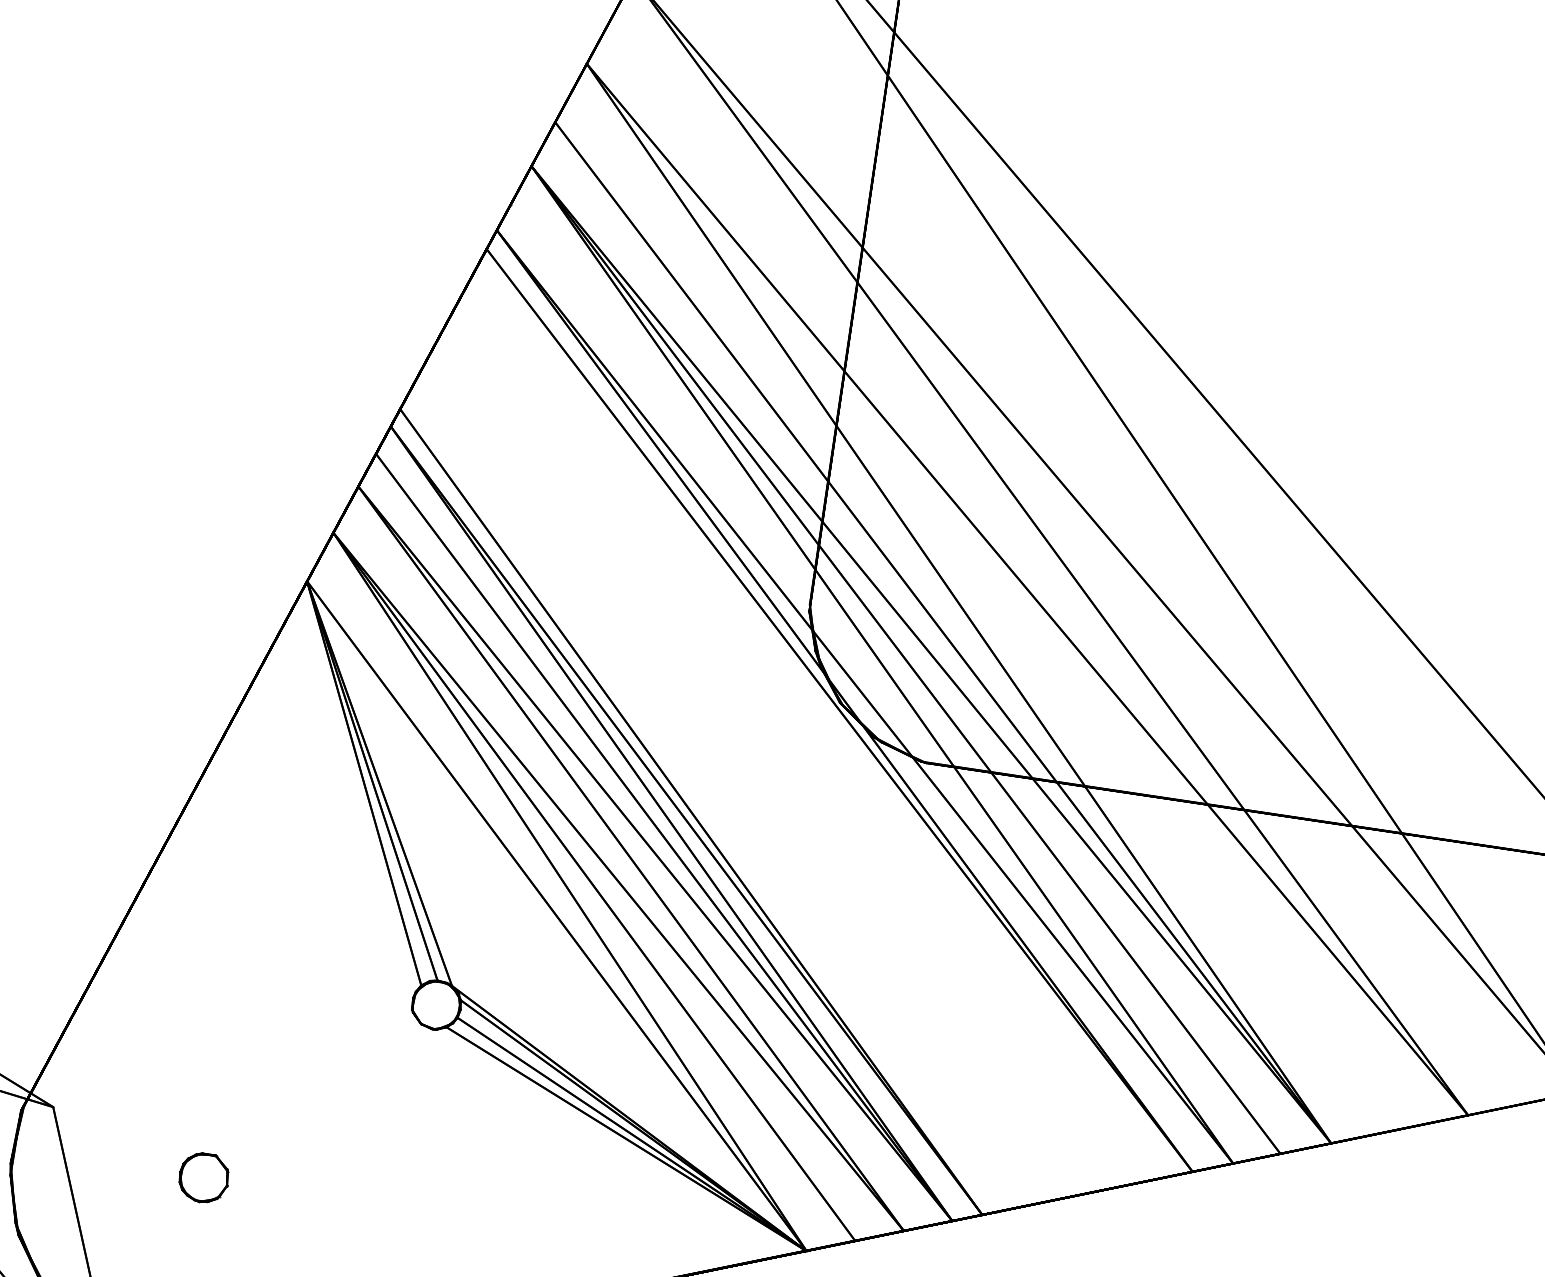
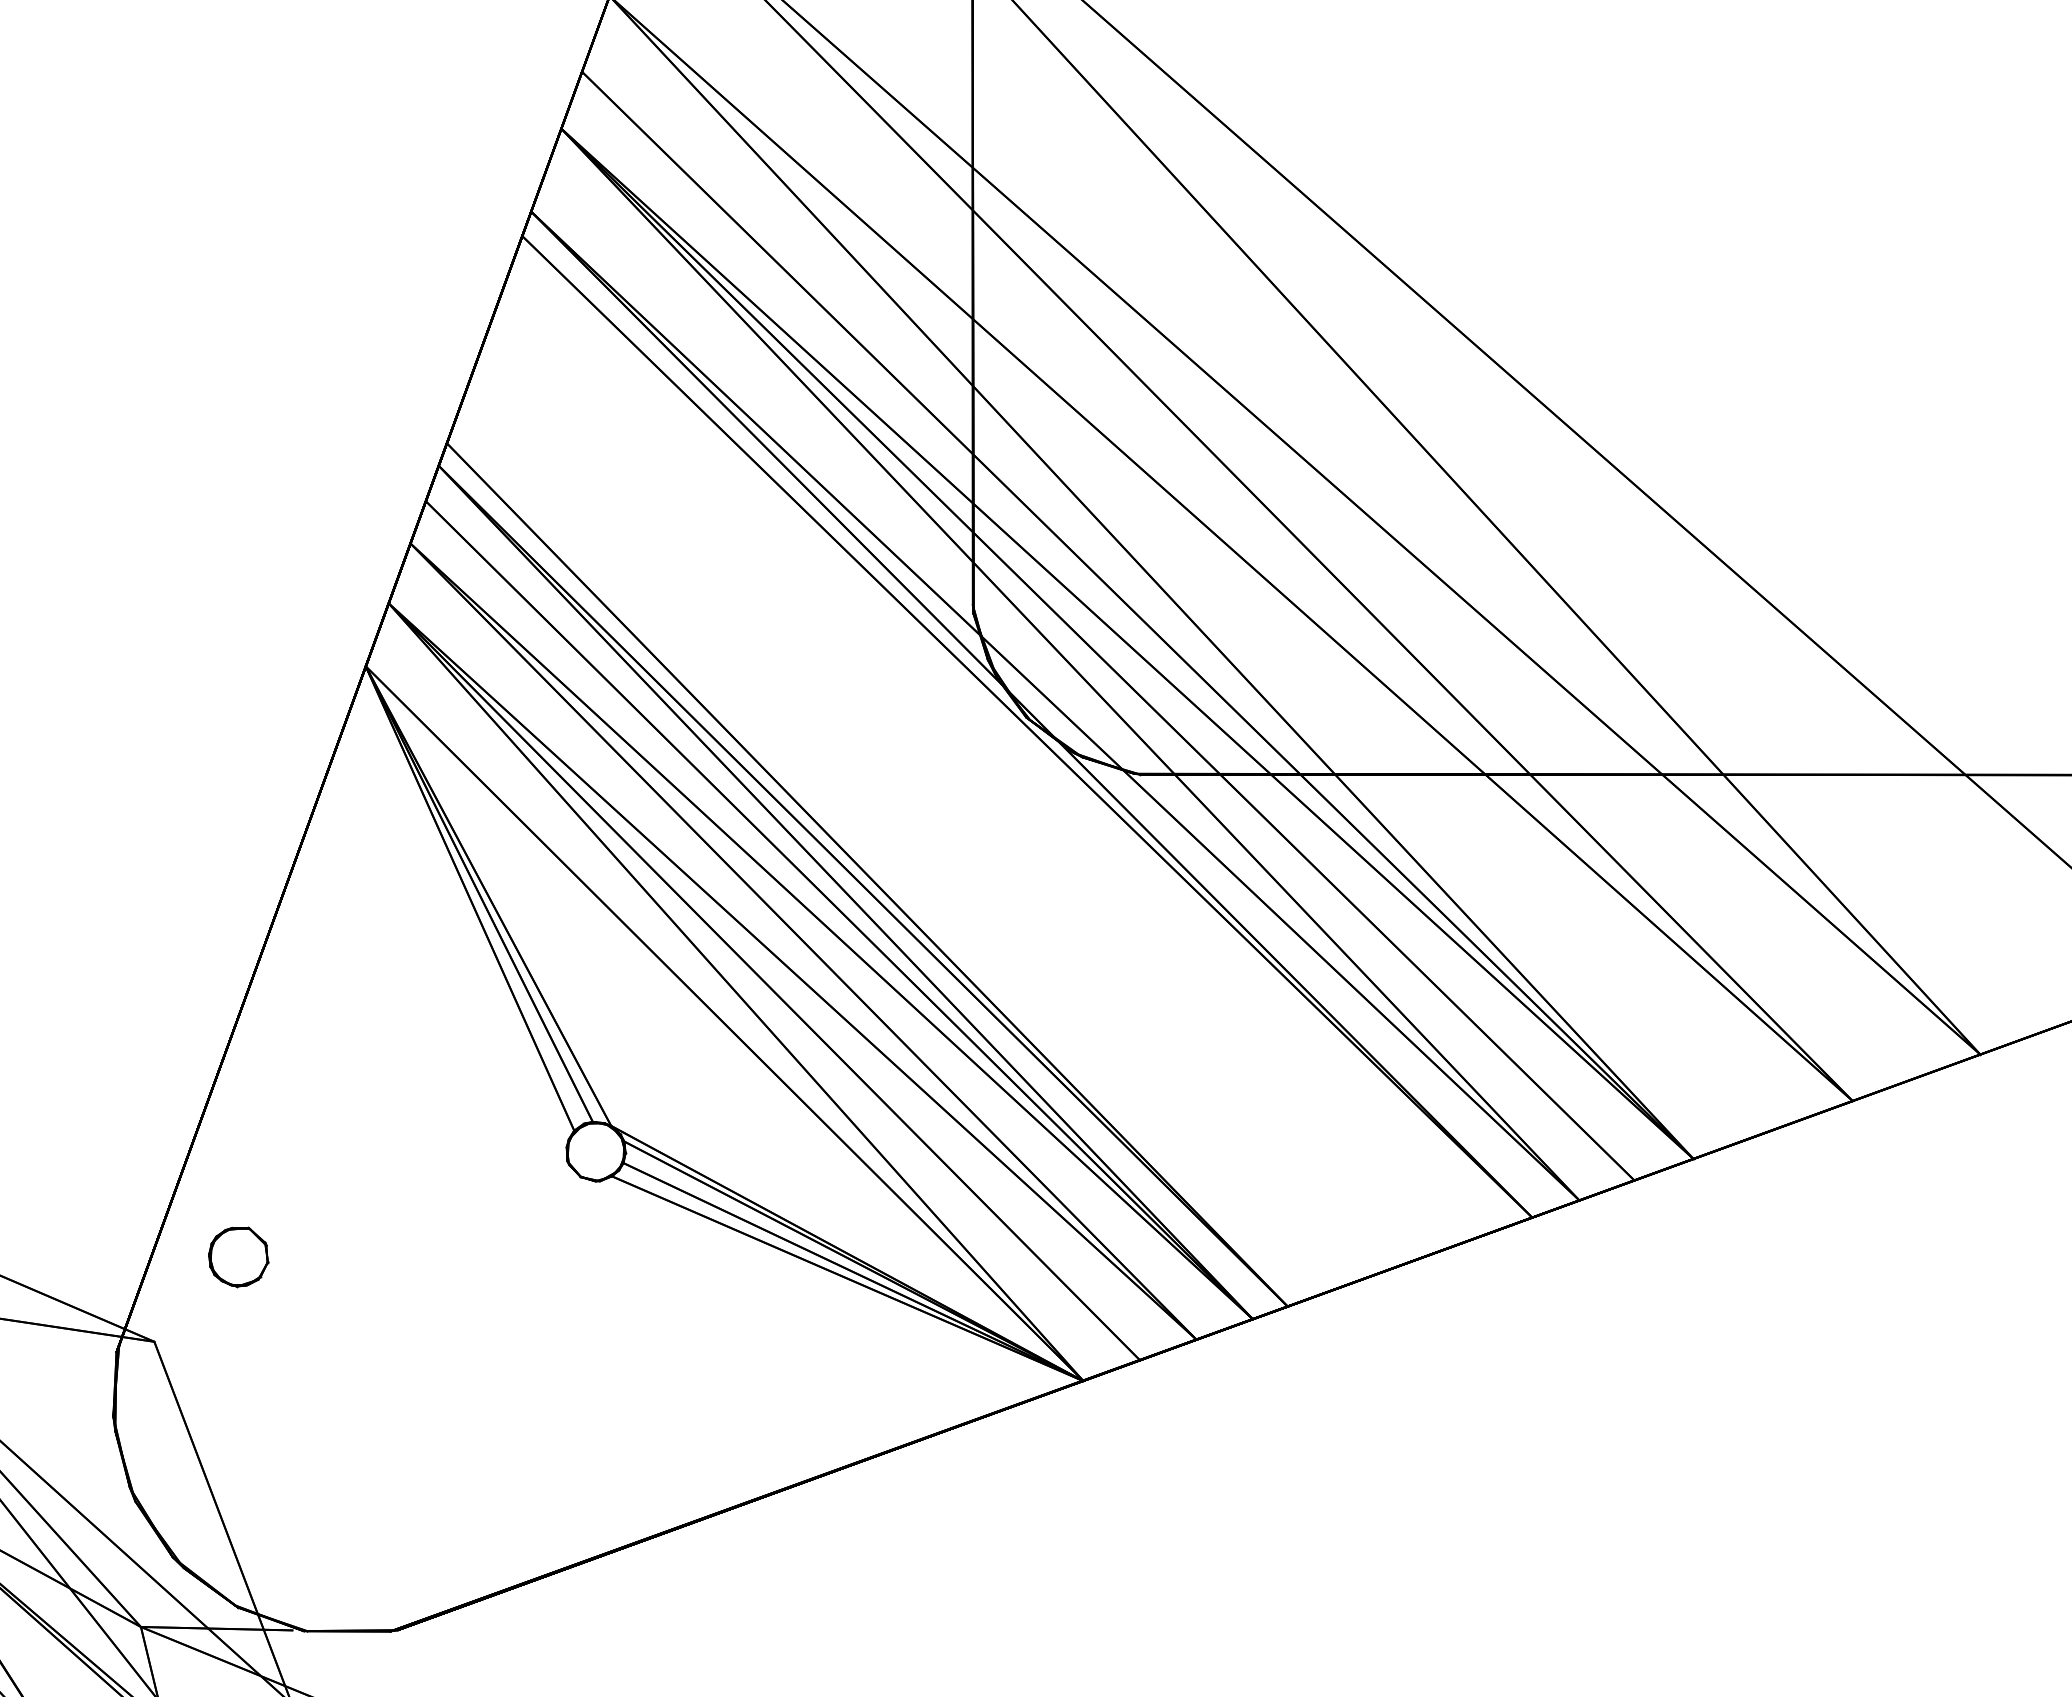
part: (203, 1178) -> (238, 1257), moved

